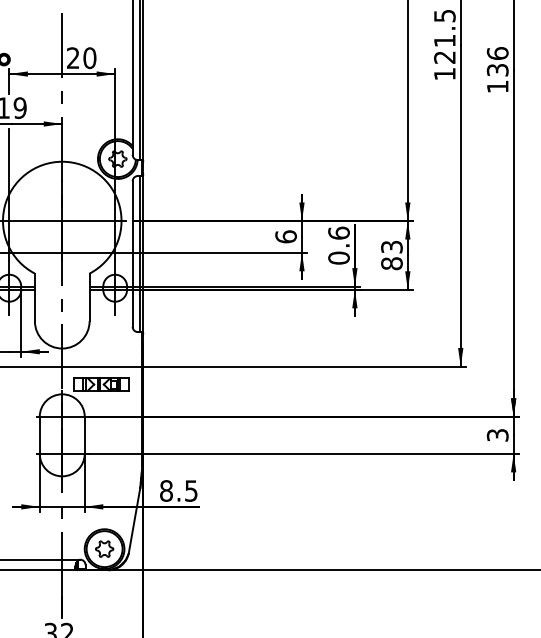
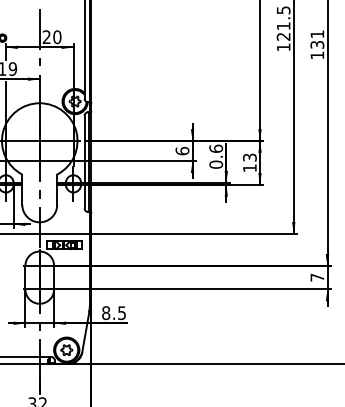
text: (497, 53) -> (317, 34), 136 -> 131
text: (391, 264) -> (249, 168), 83 -> 13
text: (497, 435) -> (317, 277), 3 -> 7

